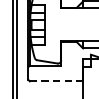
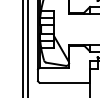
hatch: (53, 45) -> (61, 48), added
line: (57, 81) -> (65, 82), dashed -> solid

